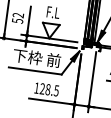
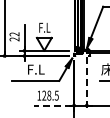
text: (17, 21) -> (14, 39), 52 -> 22
text: (36, 58) -> (35, 69), 下枠 前 -> F.L
line: (91, 81) -> (86, 83), solid -> dashed
line: (50, 101) -> (52, 105), solid -> dashed

